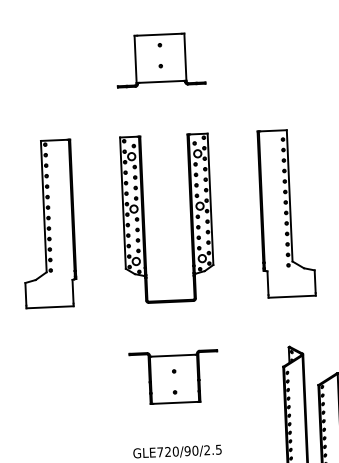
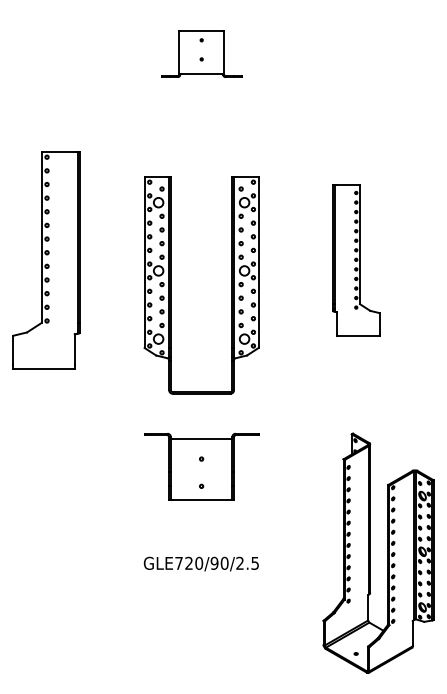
part: (160, 59) -> (201, 53), size x0.7
part: (286, 213) -> (356, 260), size x0.7
part: (144, 219) -> (171, 285), moved

